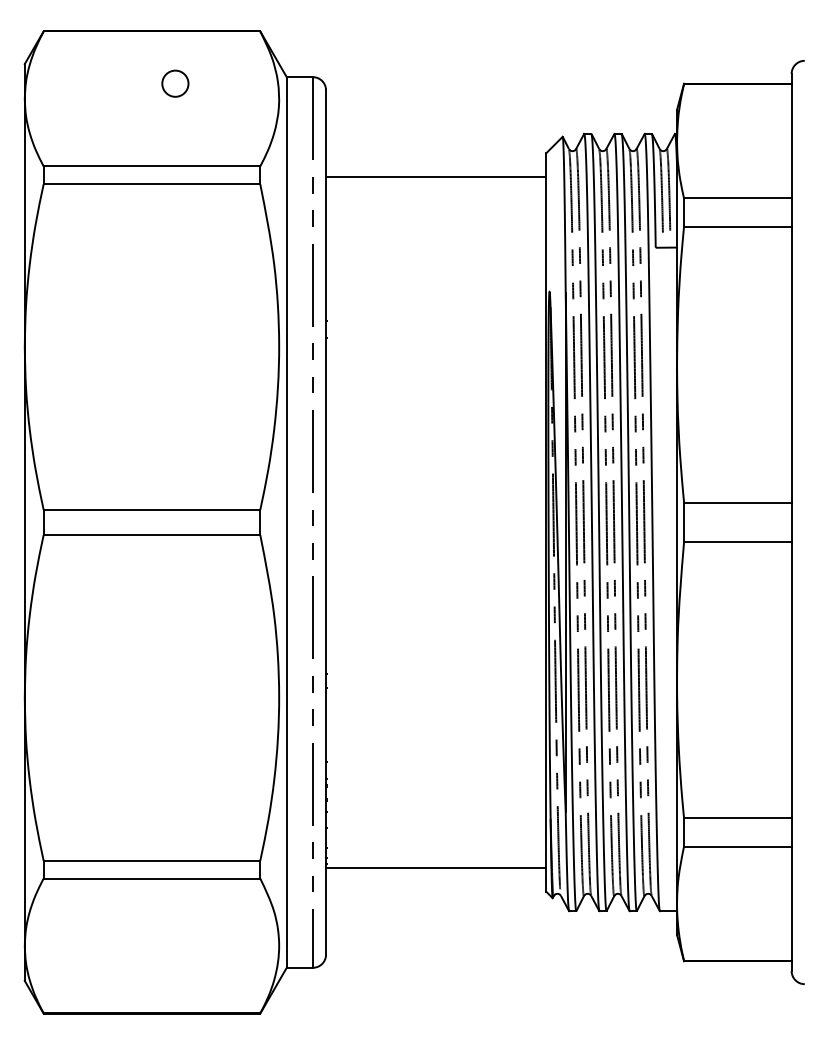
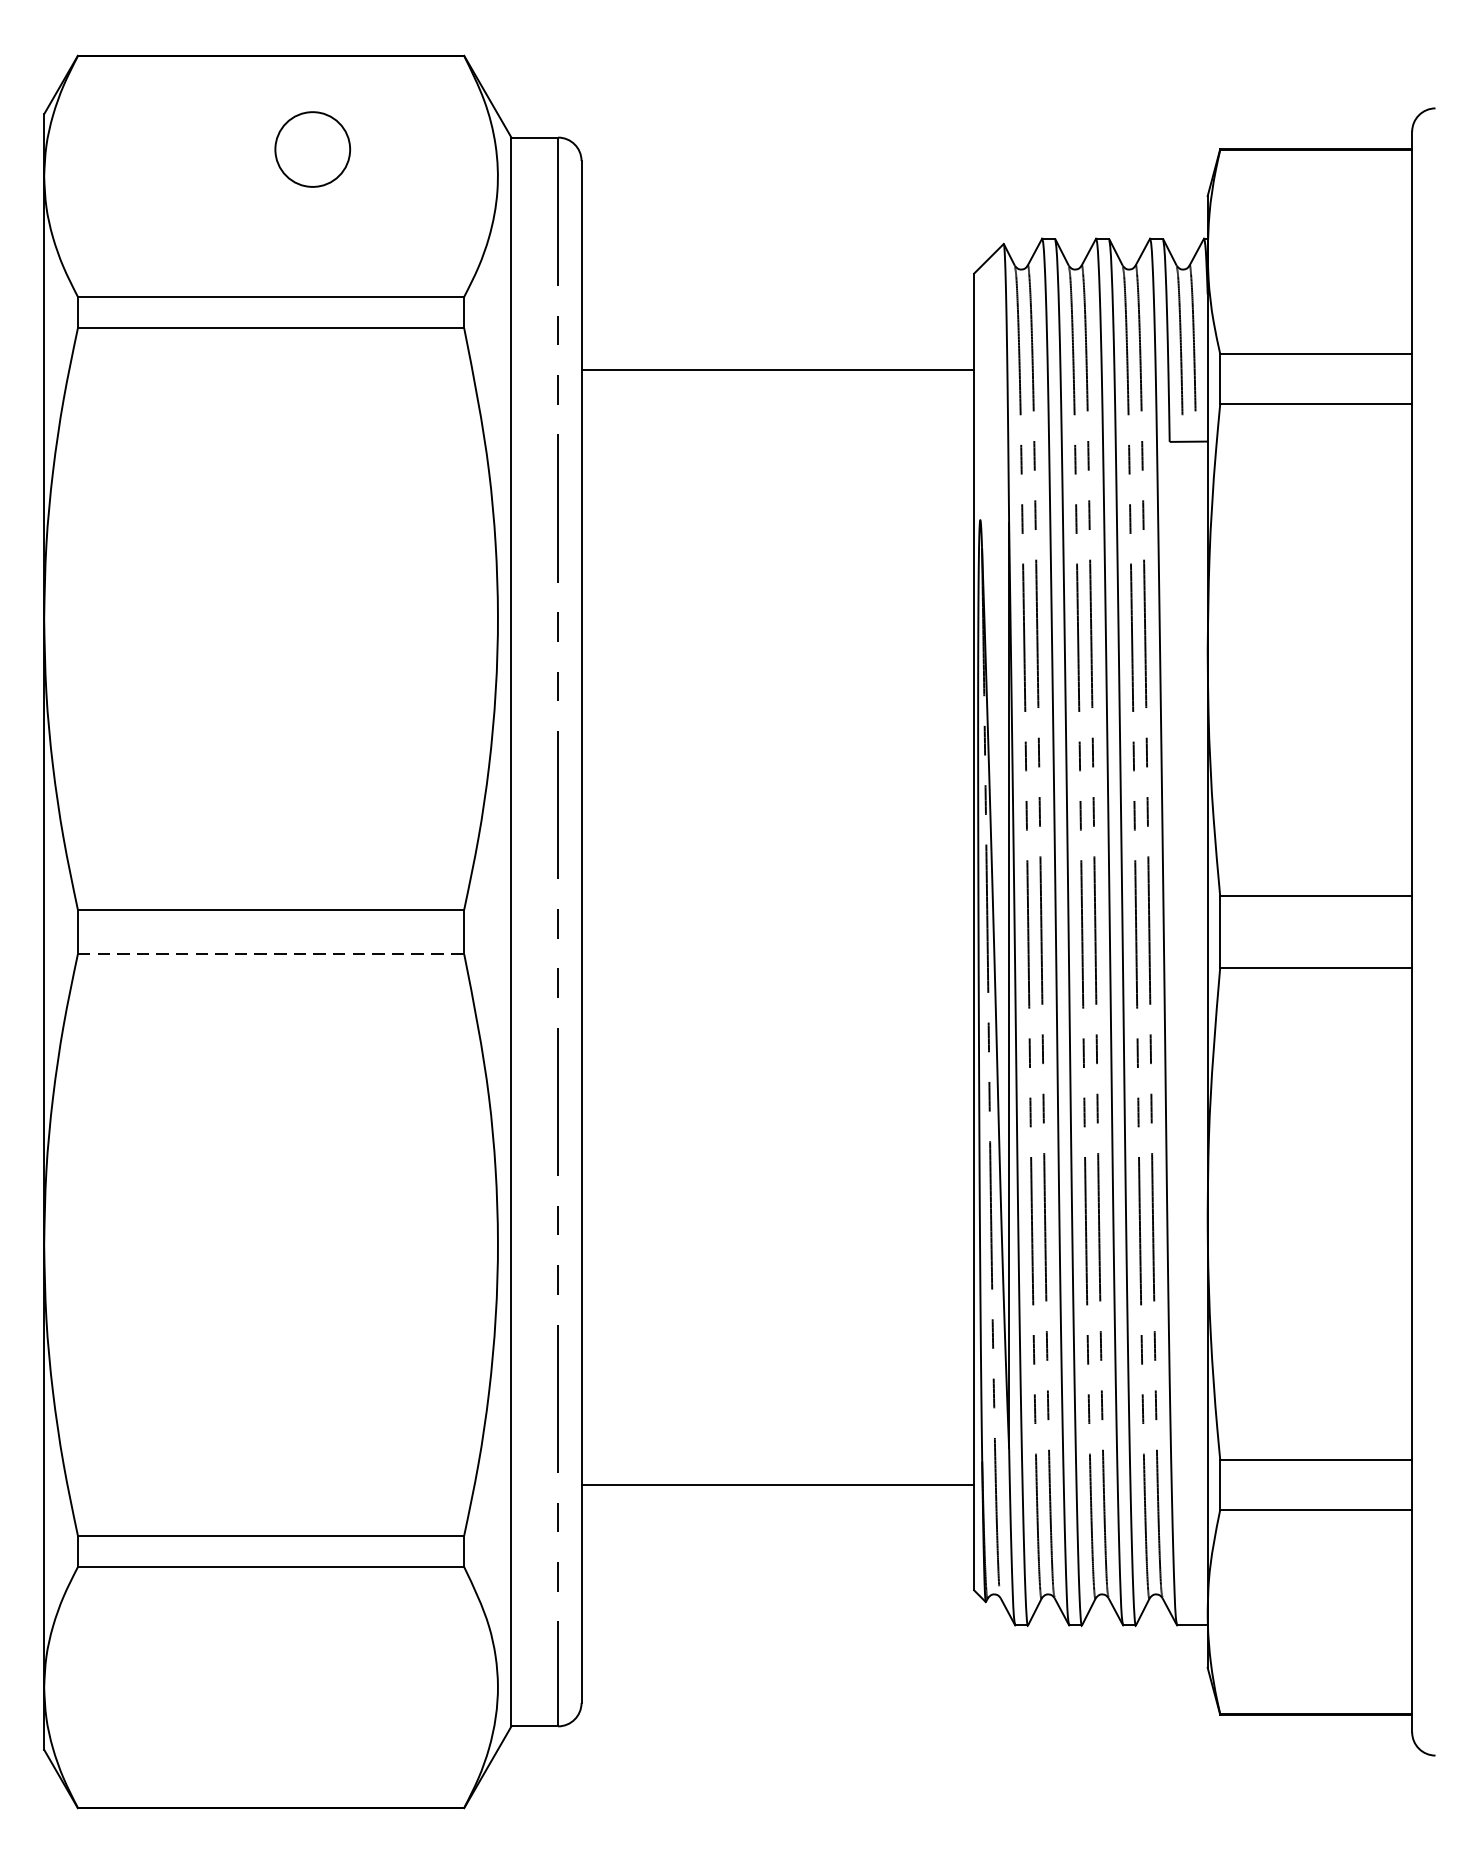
circle: (175, 83) -> (312, 148), size x1.6
line: (436, 177) -> (778, 370), moved
line: (152, 535) -> (271, 955), solid -> dashed
line: (436, 867) -> (778, 1485), moved

